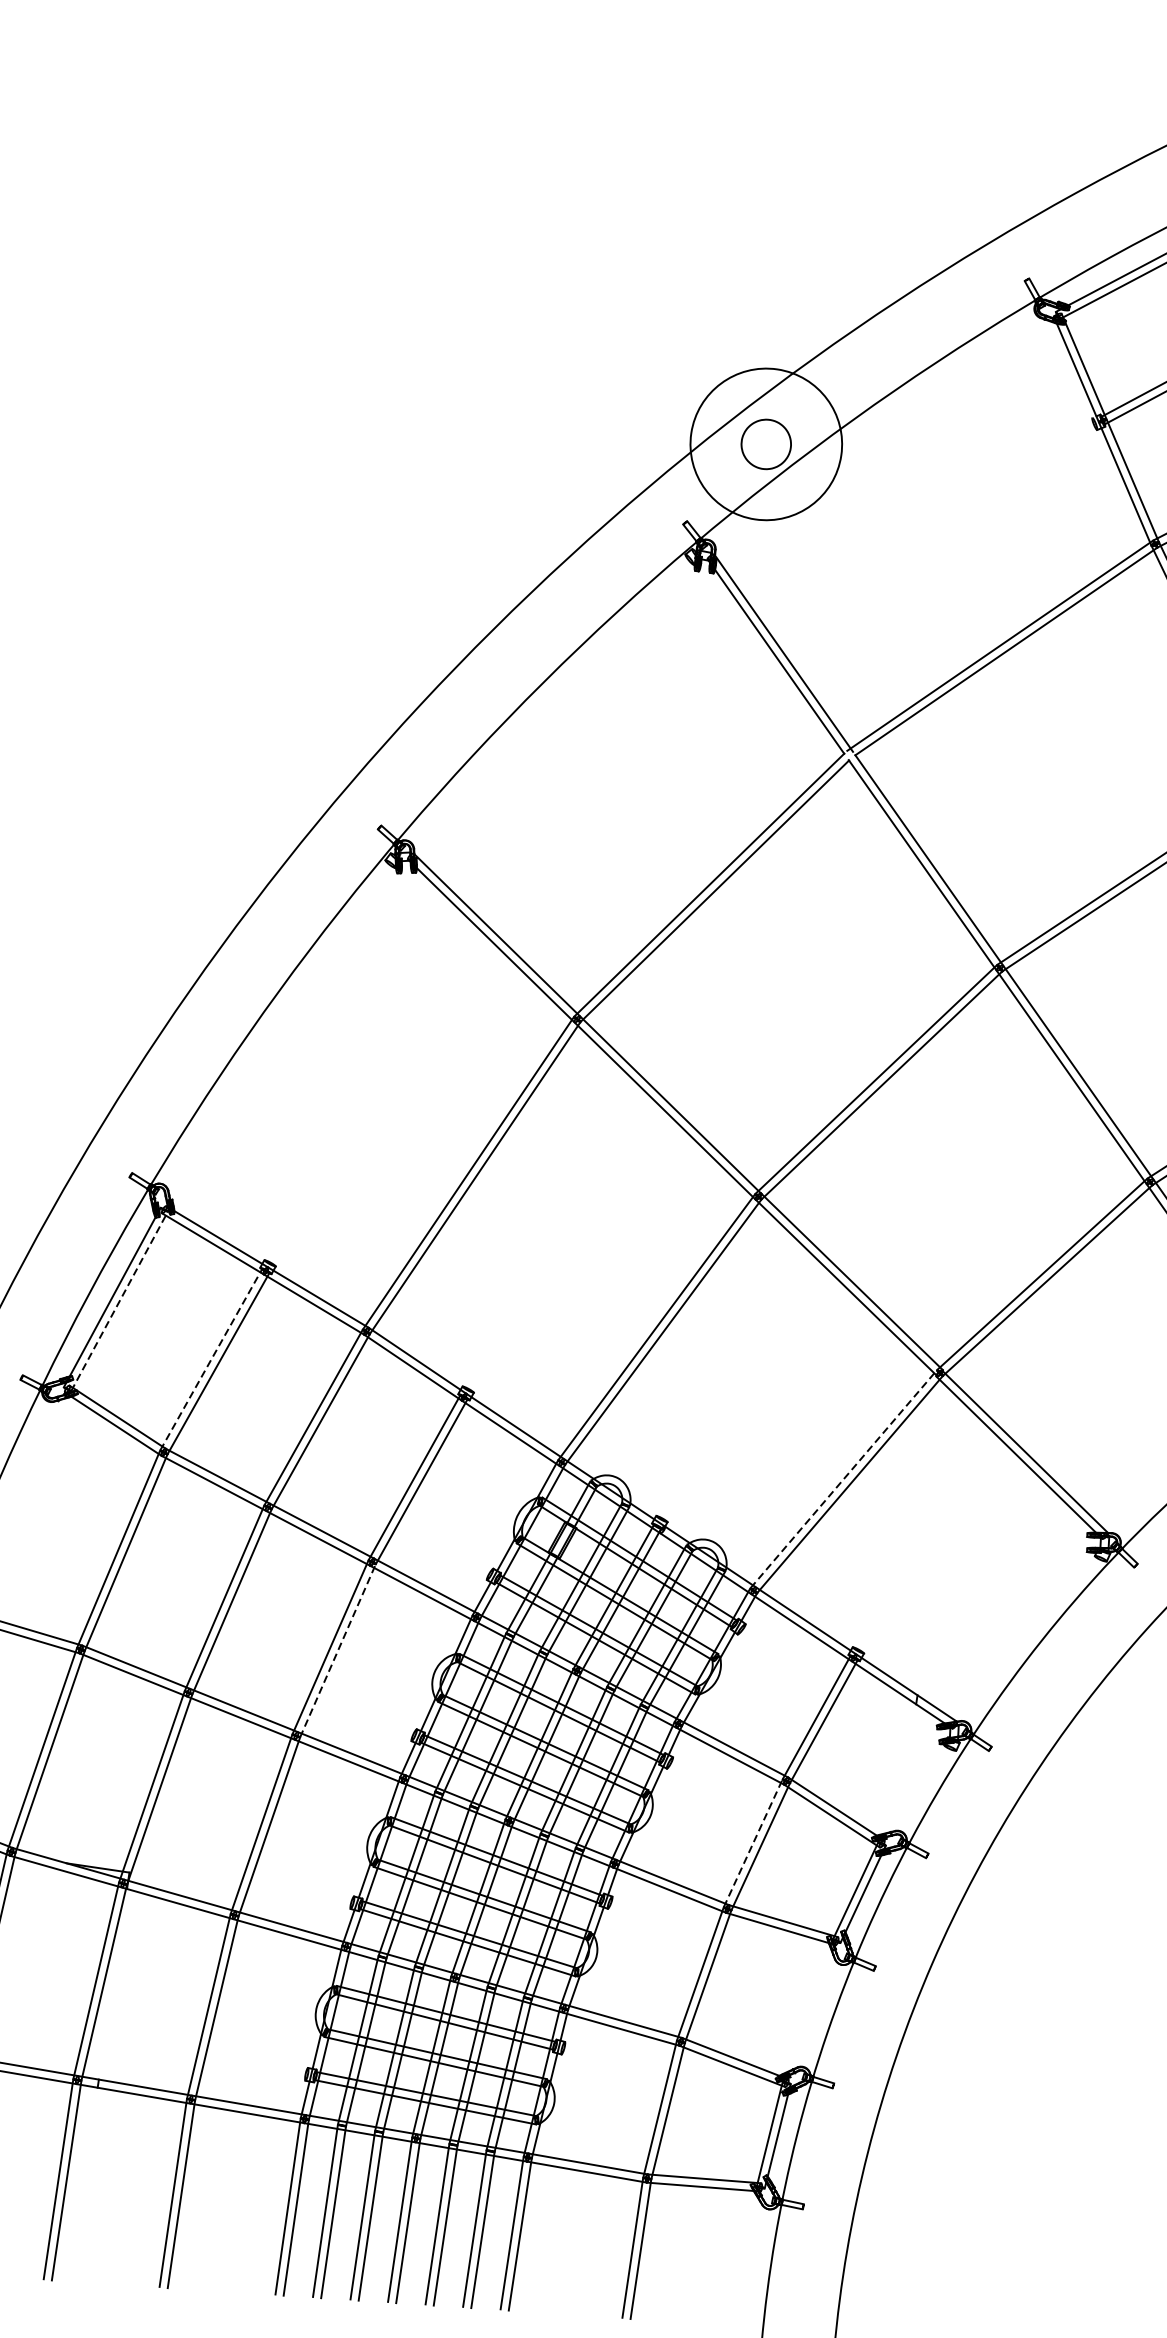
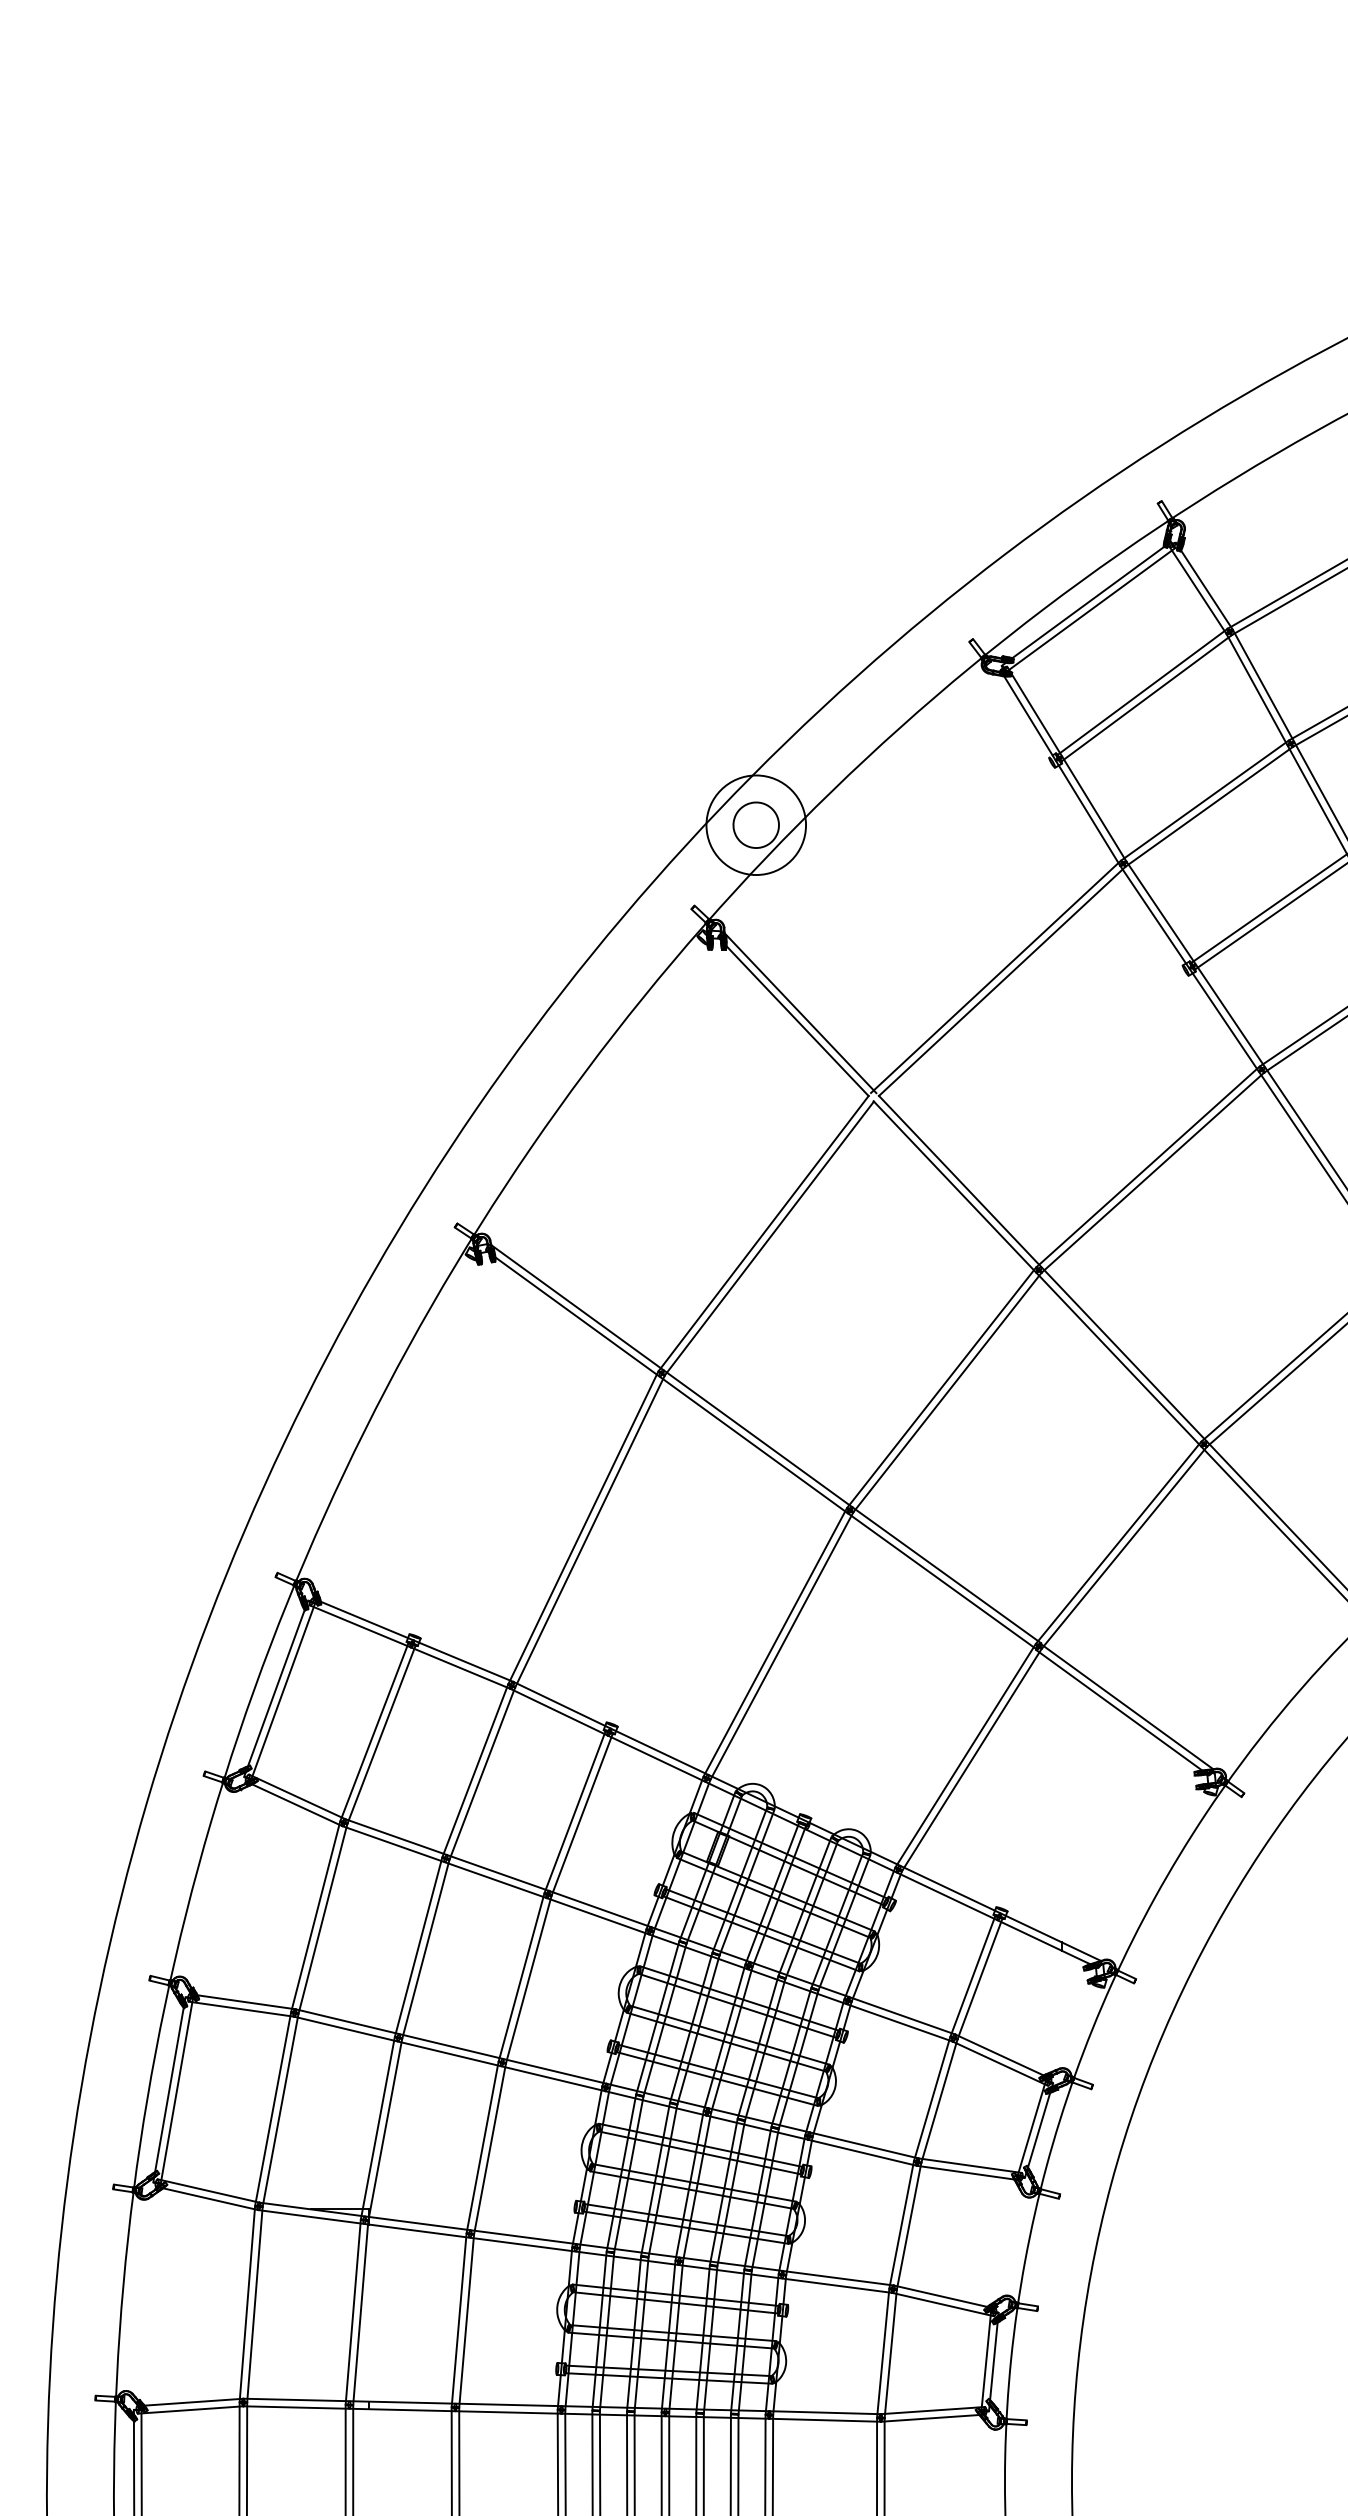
circle: (766, 444) -> (756, 825), size x0.71
line: (119, 1301) -> (283, 1691), dashed -> solid
line: (211, 1359) -> (374, 1731), dashed -> solid
line: (843, 1478) -> (965, 1755), dashed -> solid
line: (337, 1650) -> (528, 1979), dashed -> solid
line: (753, 1842) -> (932, 2098), dashed -> solid

